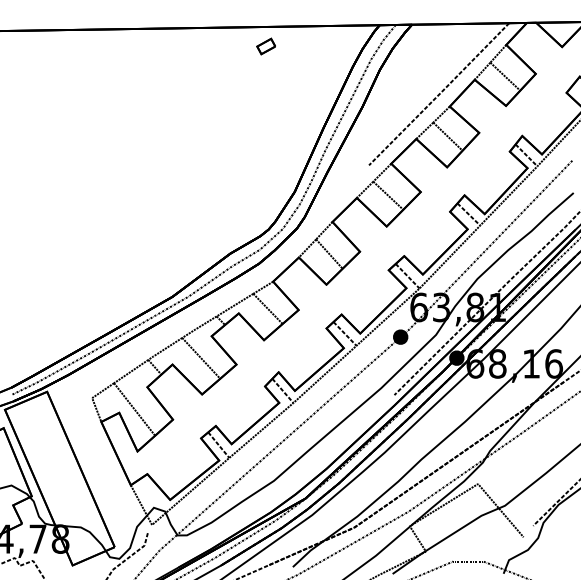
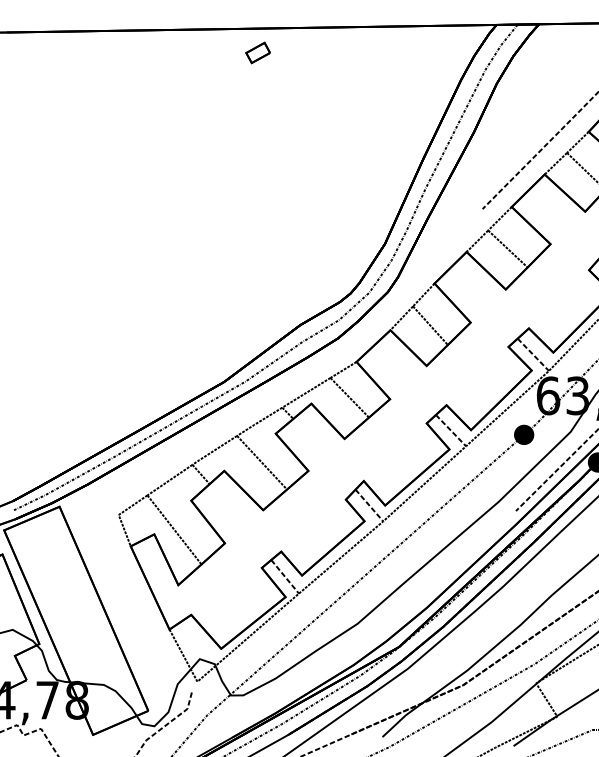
part: (265, 46) -> (257, 52), moved

